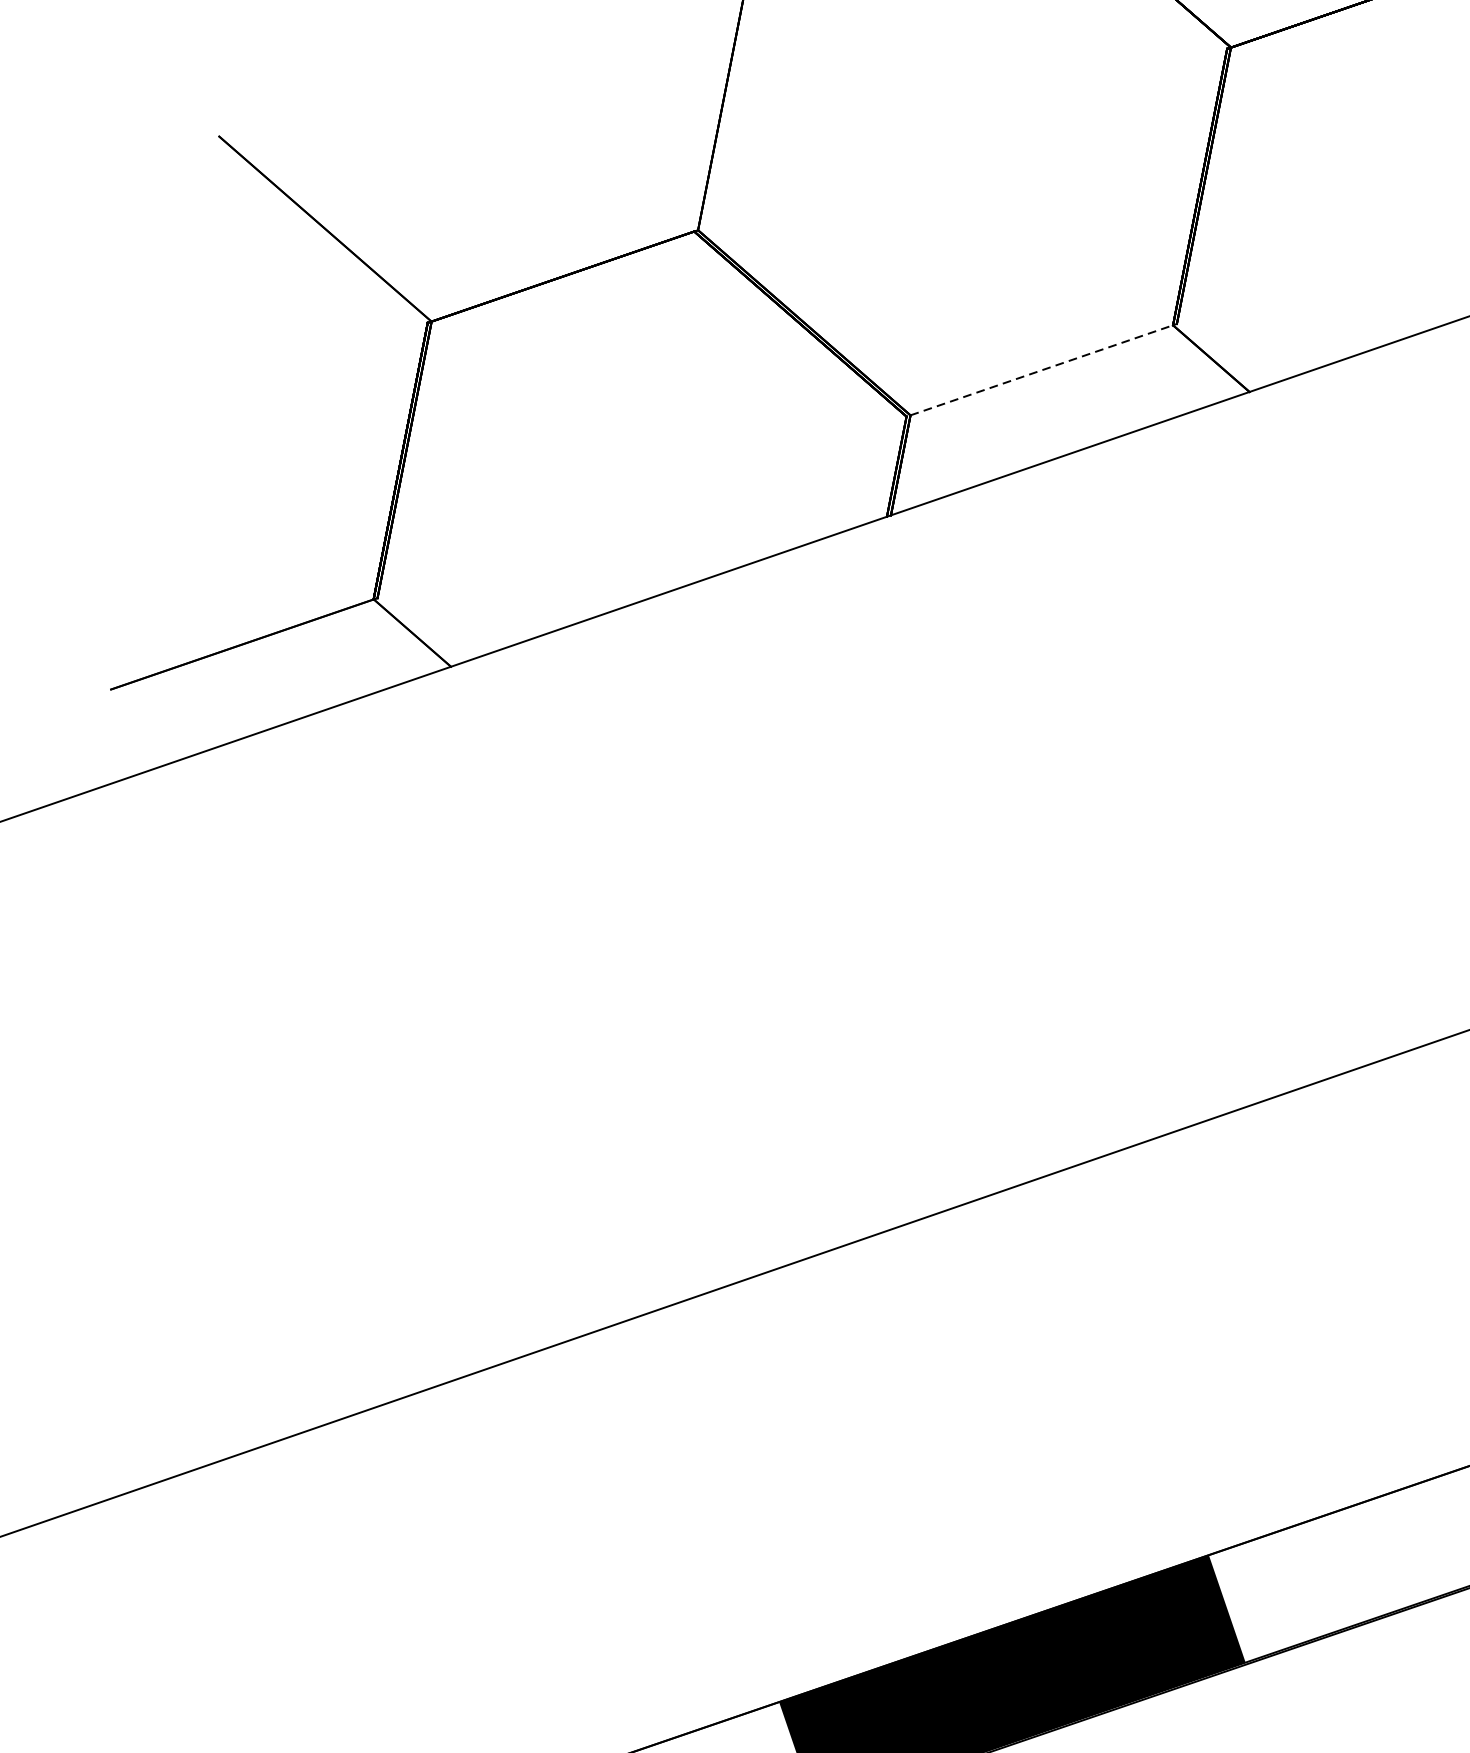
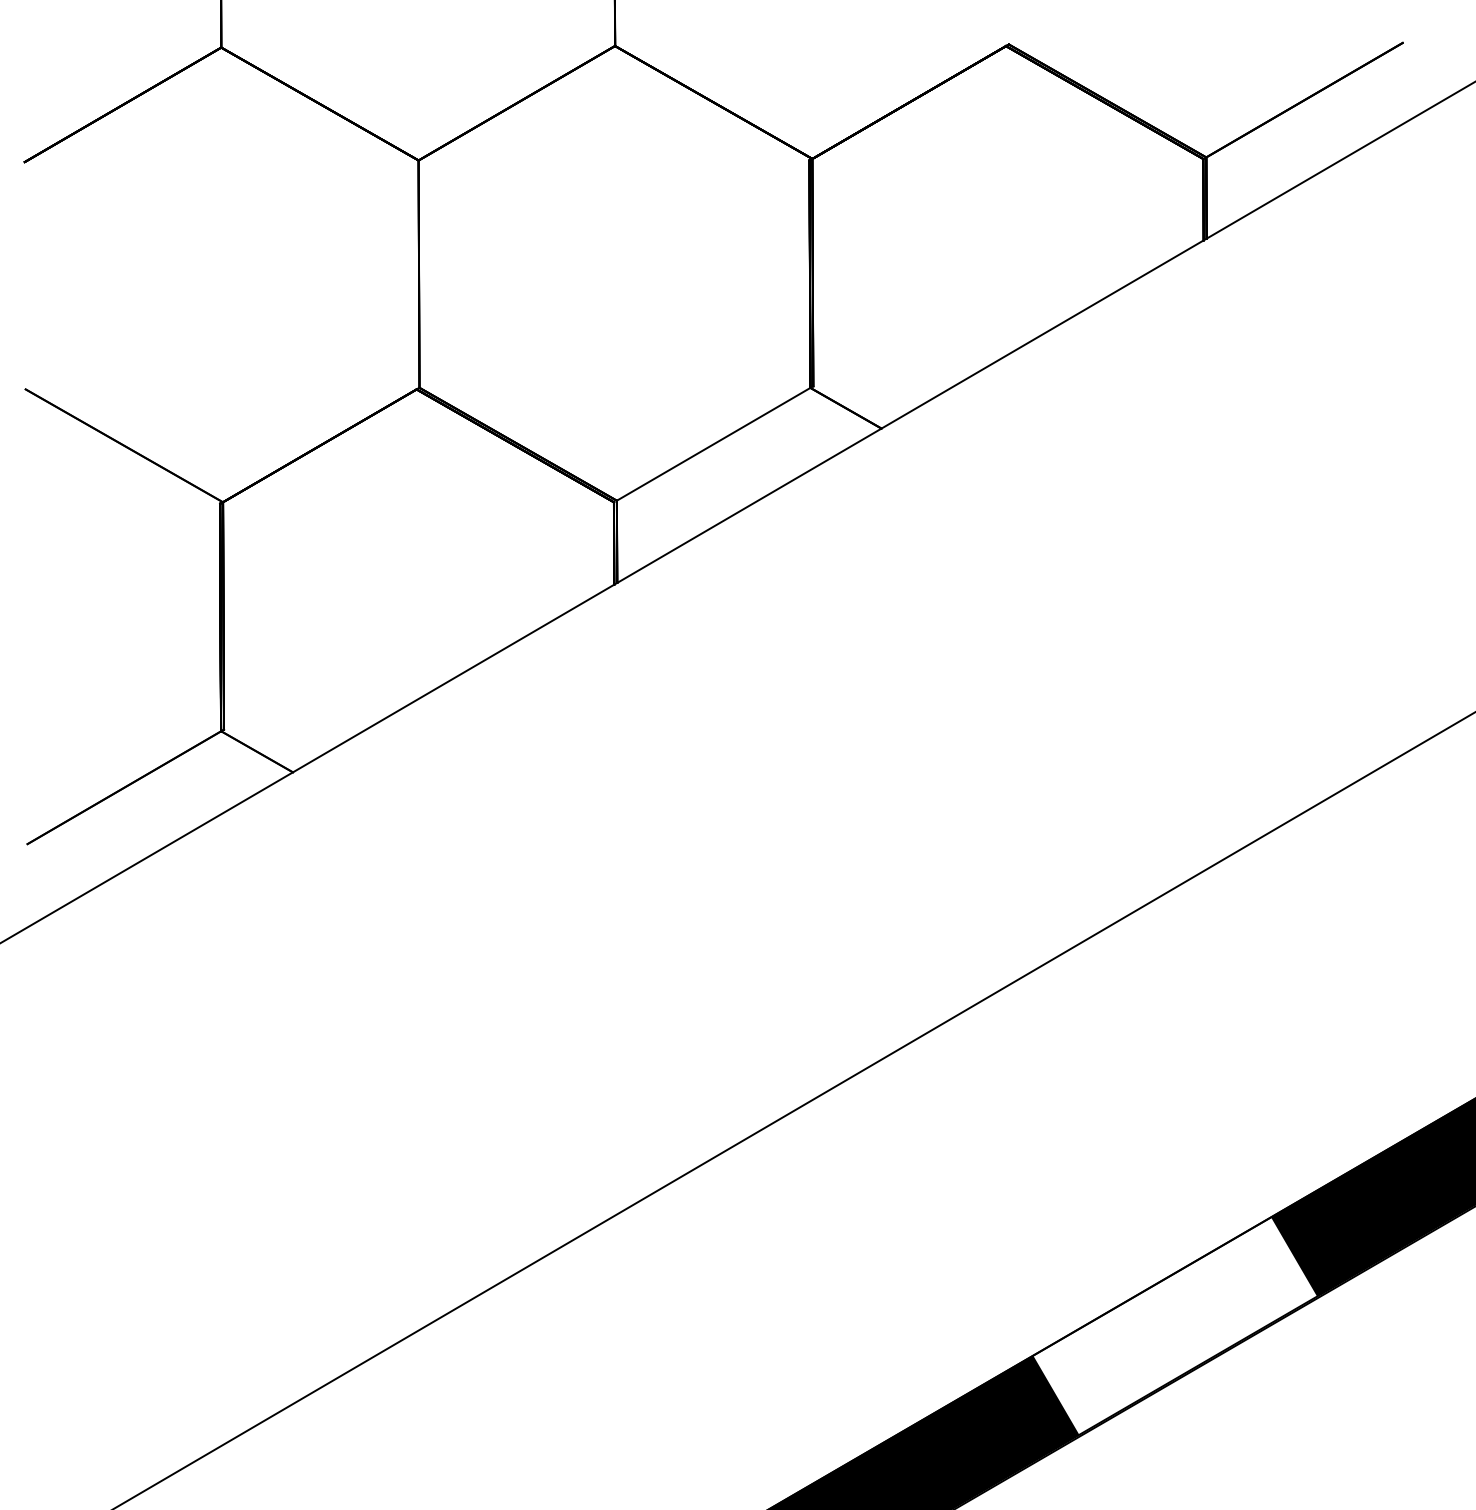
line: (1044, 369) -> (715, 443), dashed -> solid

